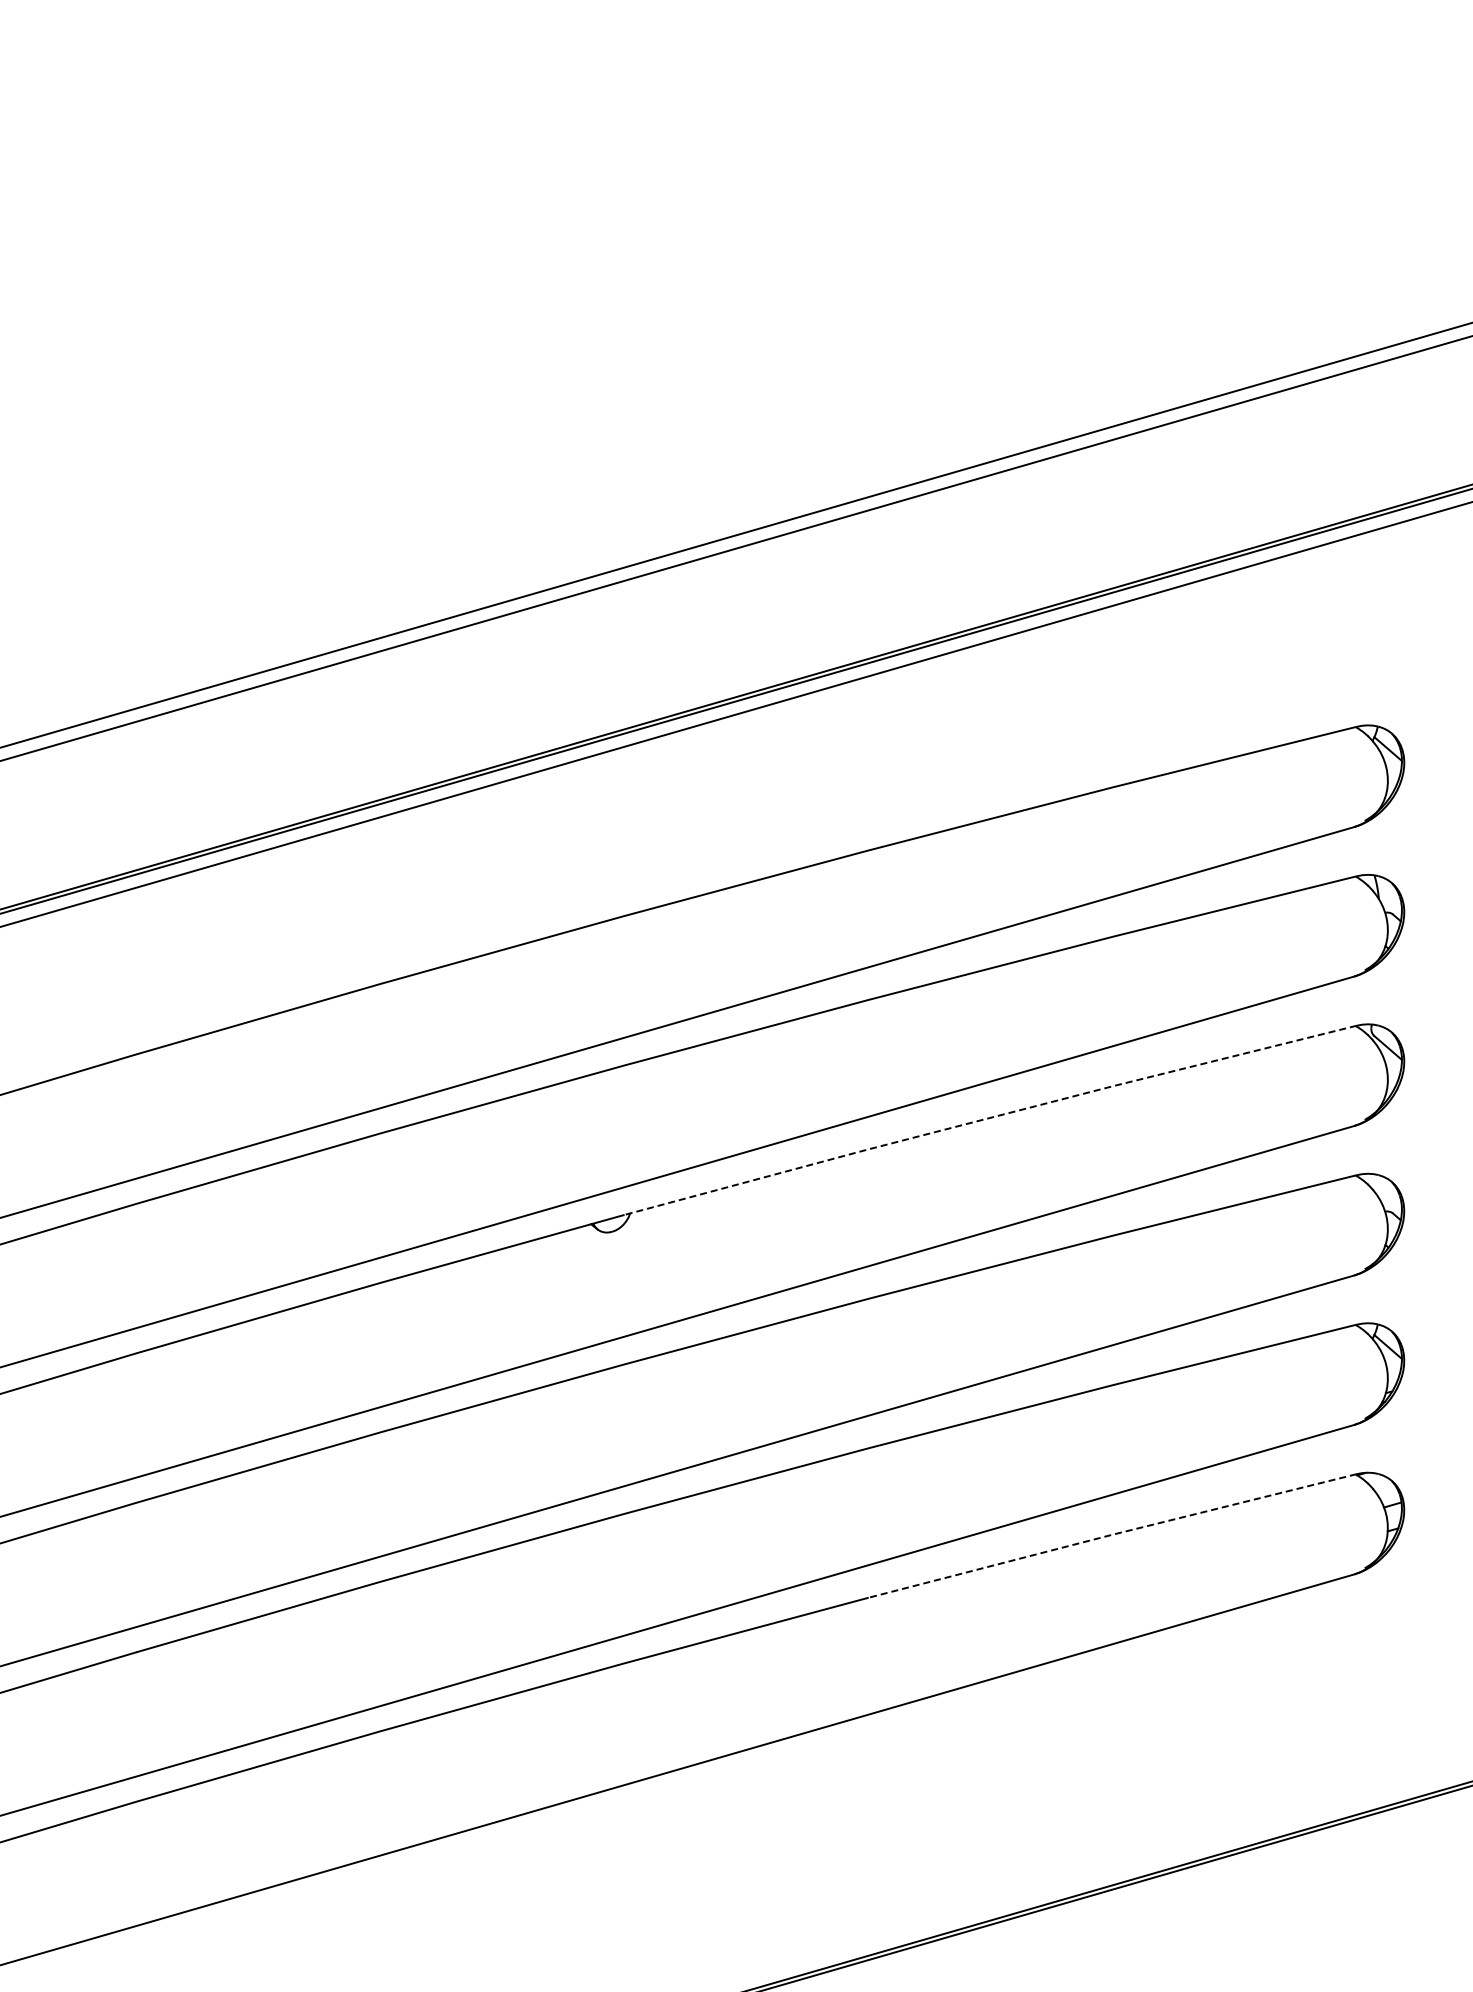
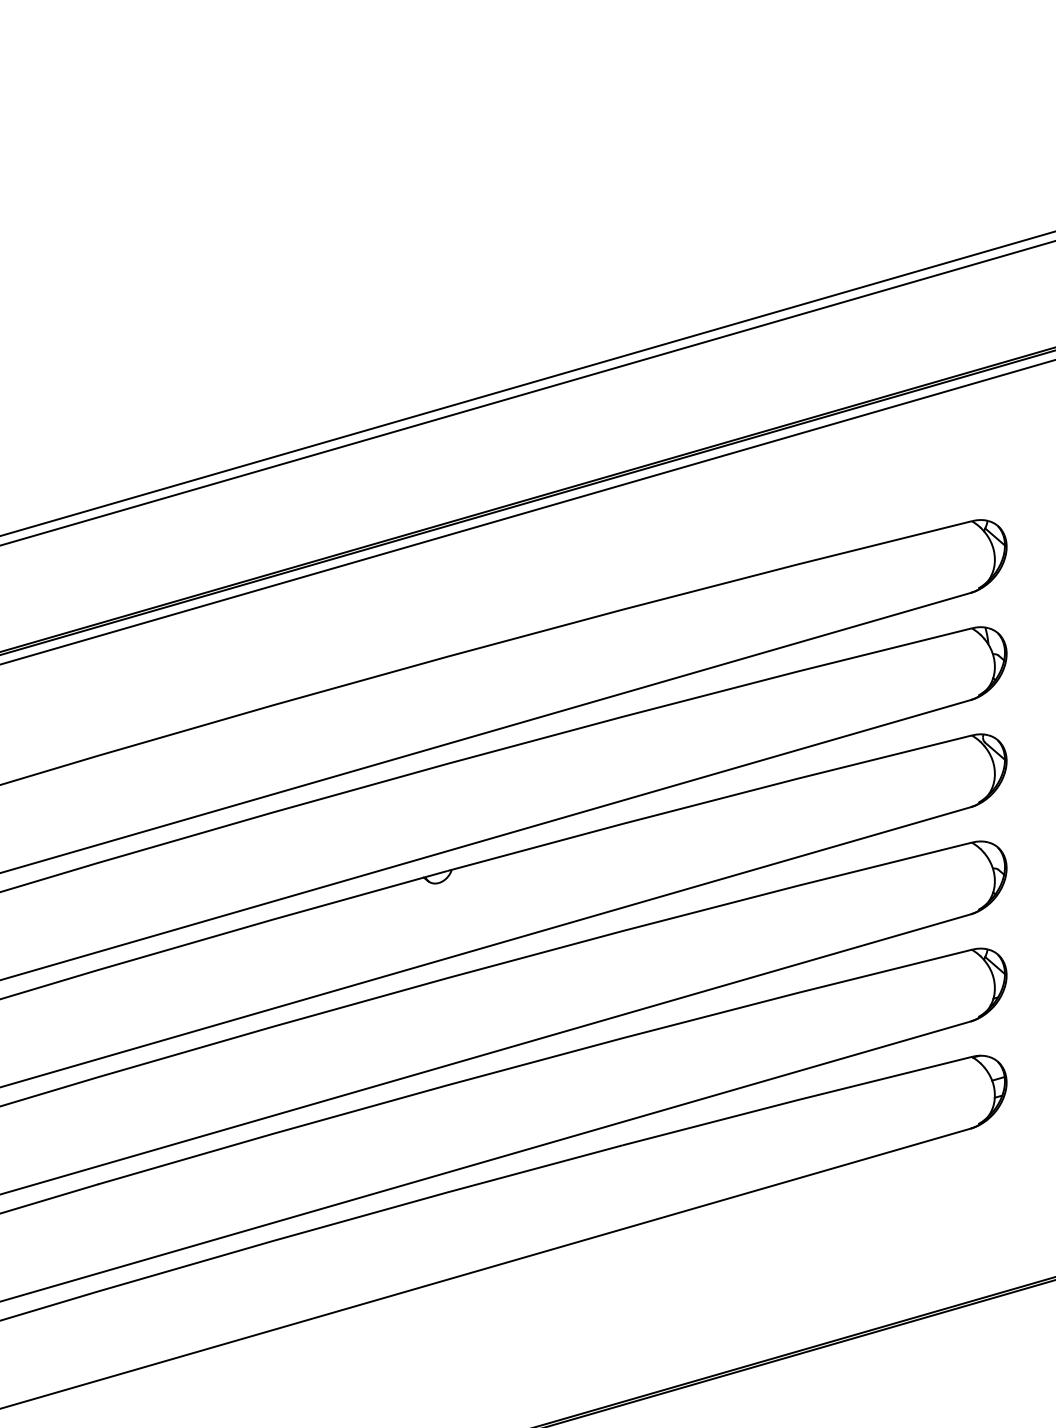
line: (990, 1117) -> (710, 801), dashed -> solid
line: (1112, 1534) -> (797, 1099), dashed -> solid

